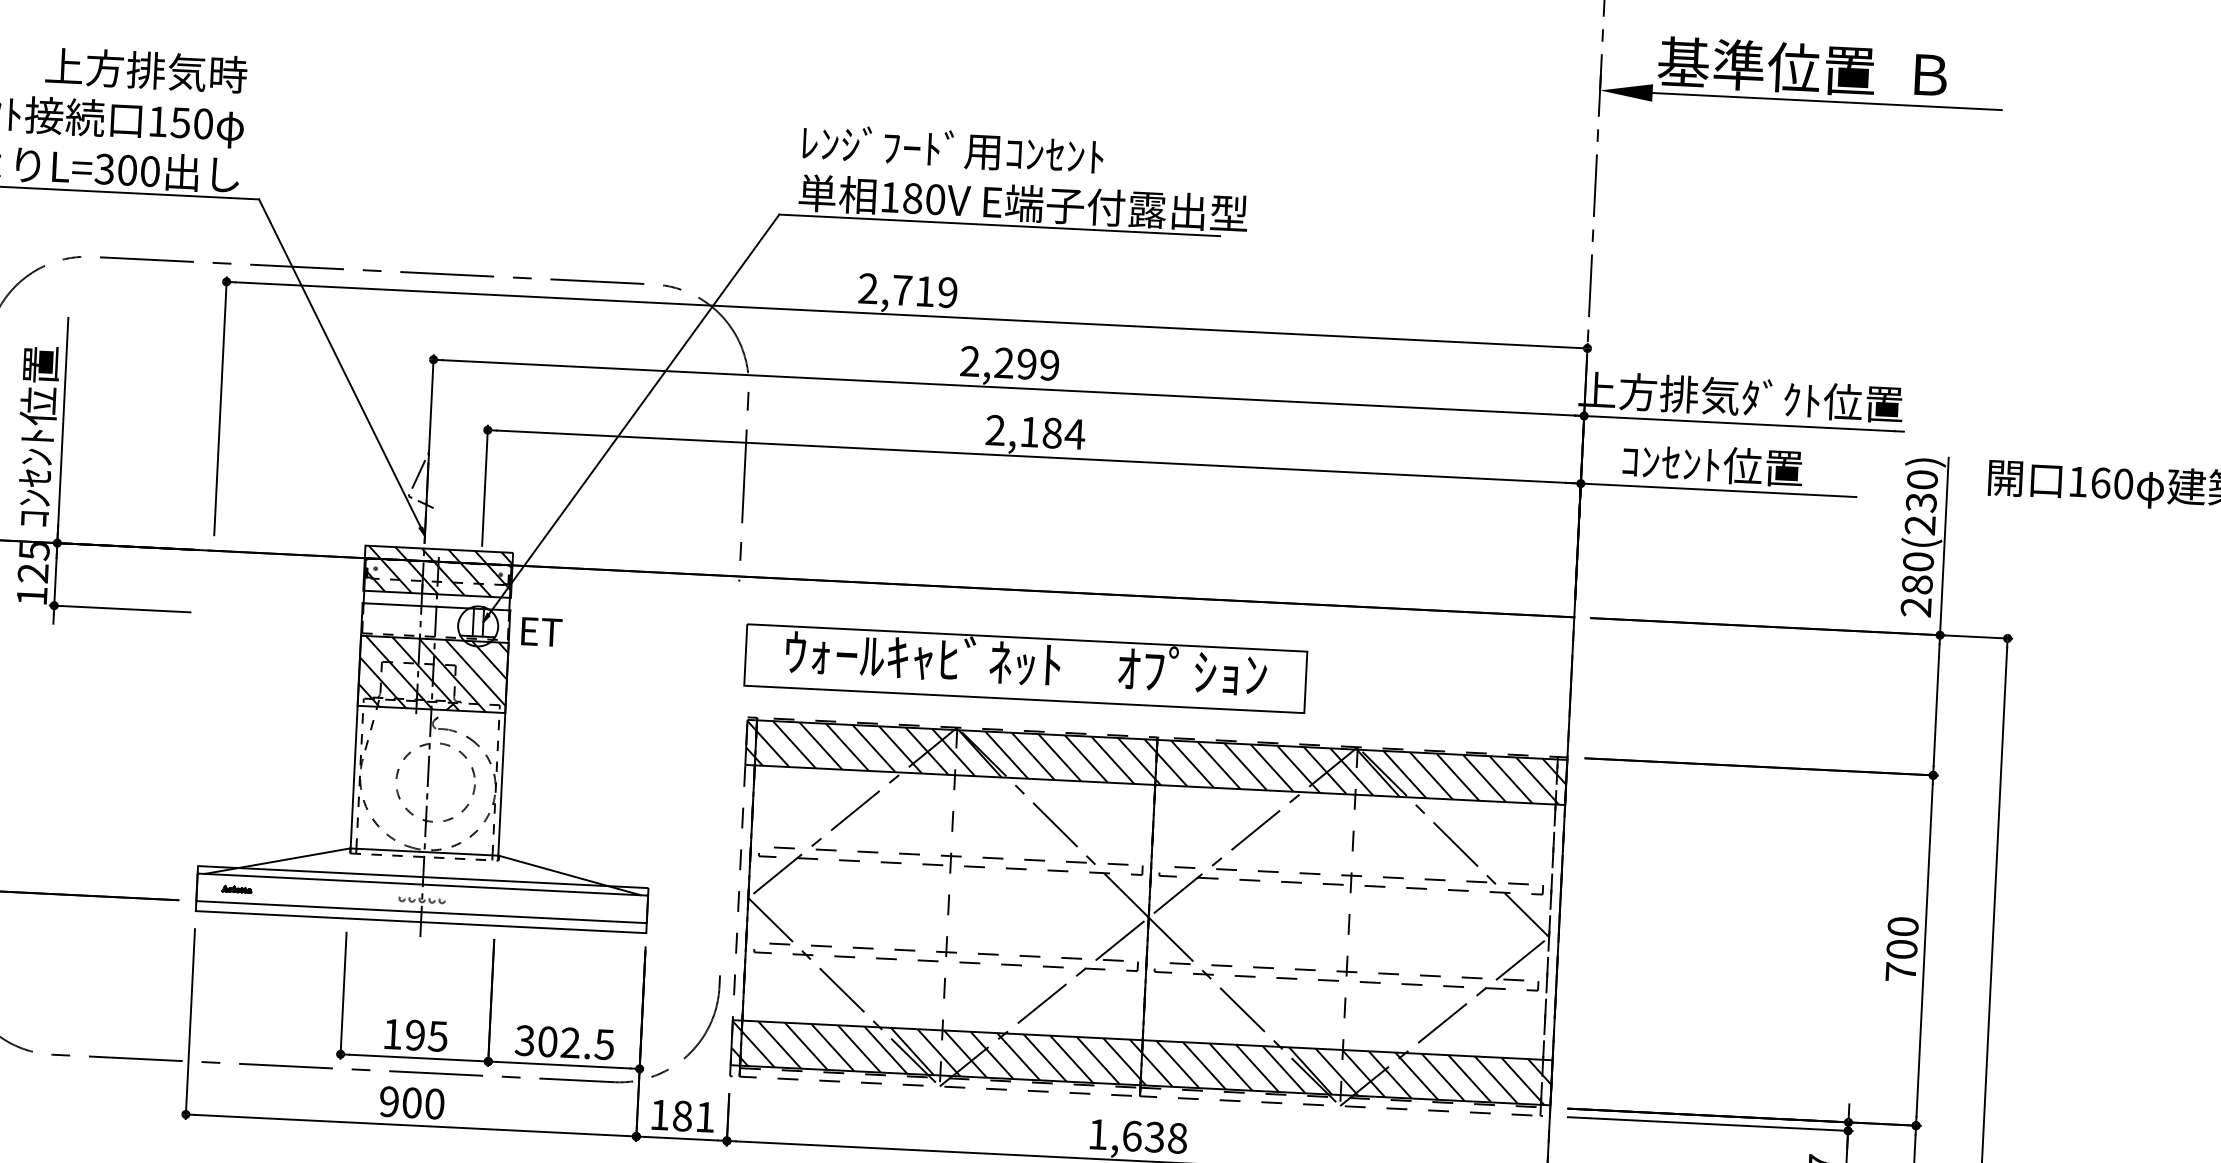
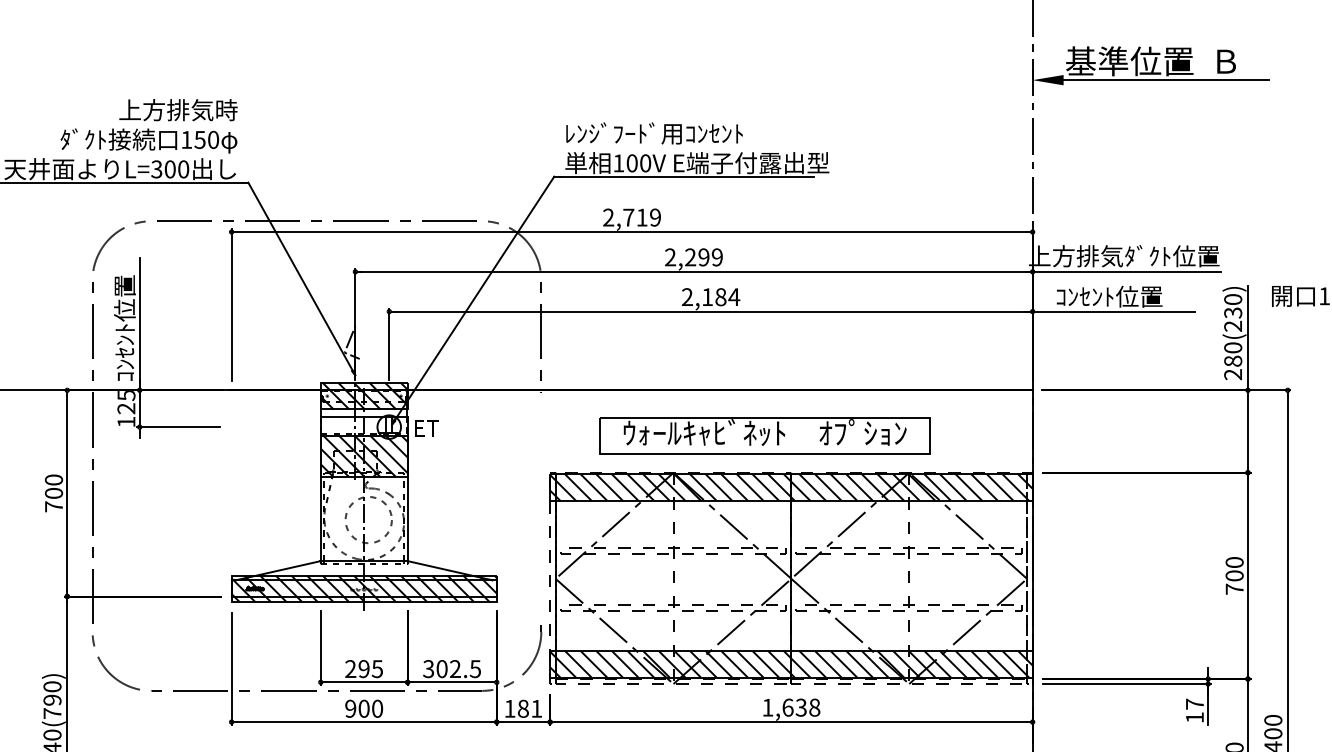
text: (911, 198) -> (631, 163), 180V -> 100V
part: (1024, 667) -> (764, 435), moved
hatch: (421, 898) -> (363, 588), added
text: (392, 1033) -> (350, 668), 195 -> 295

